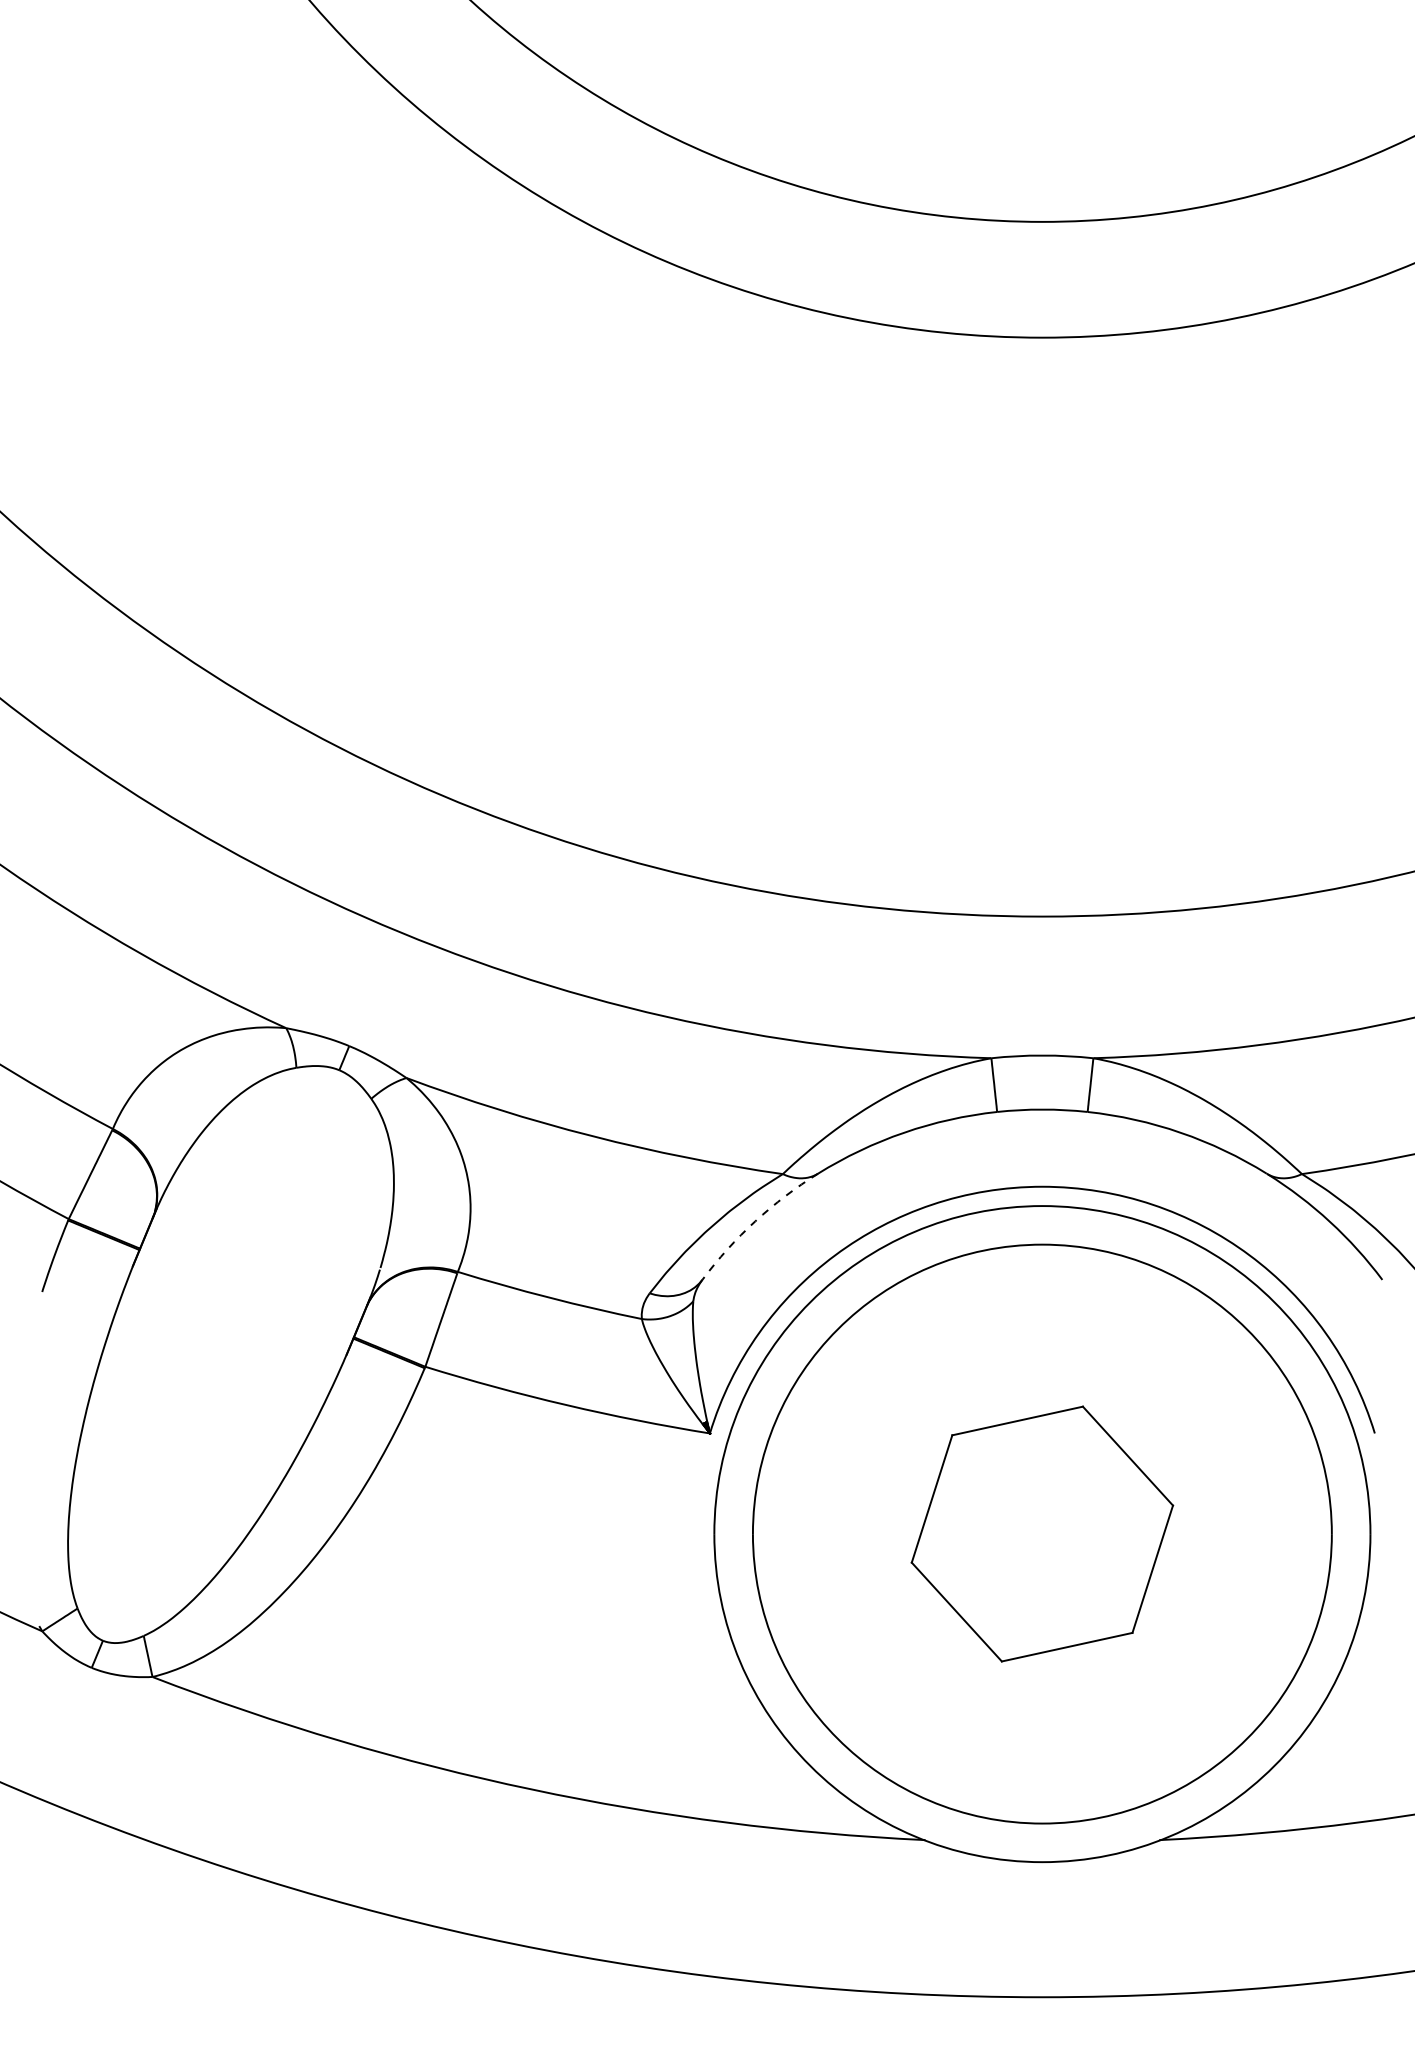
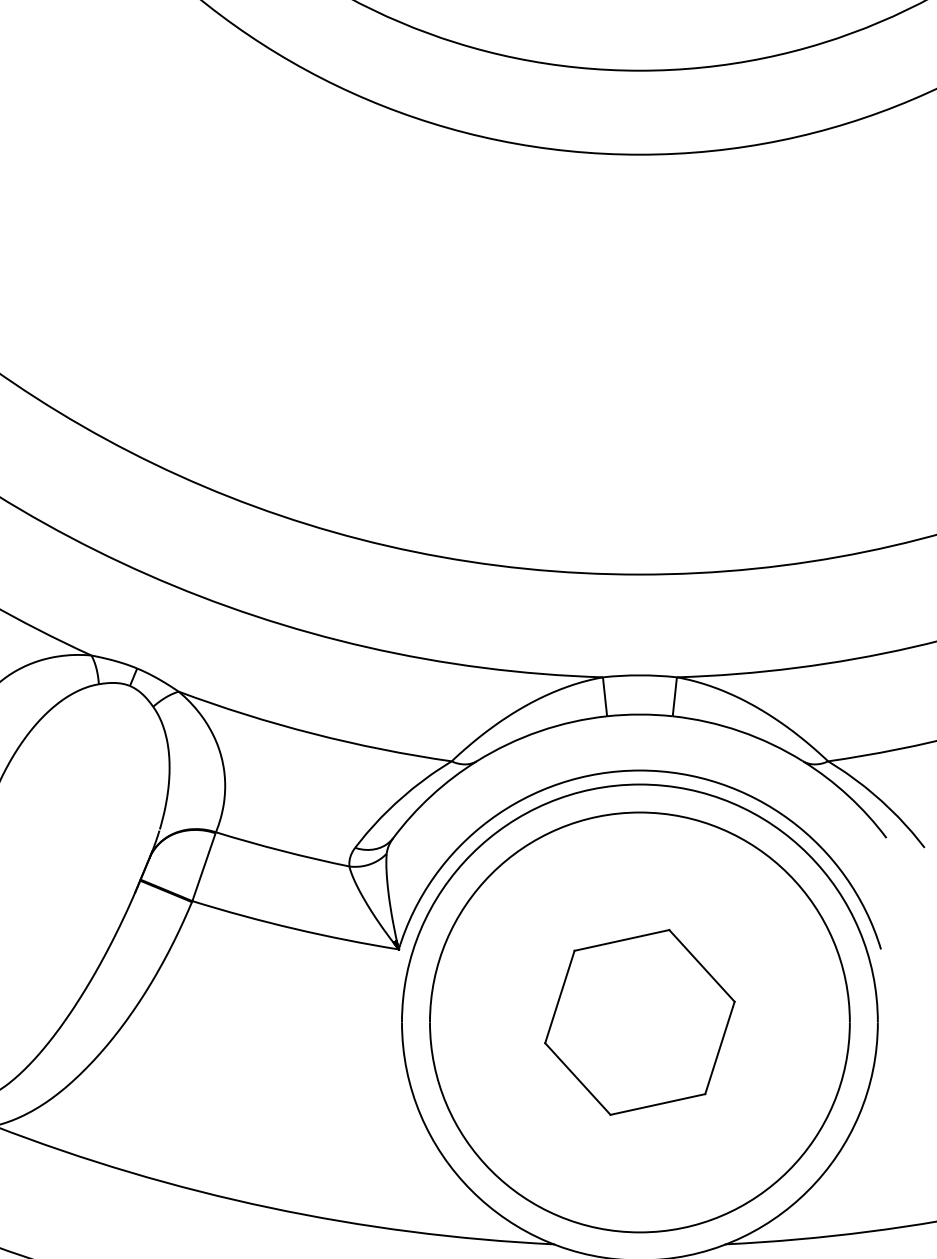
arc: (755, 1221) -> (431, 795), dashed -> solid

